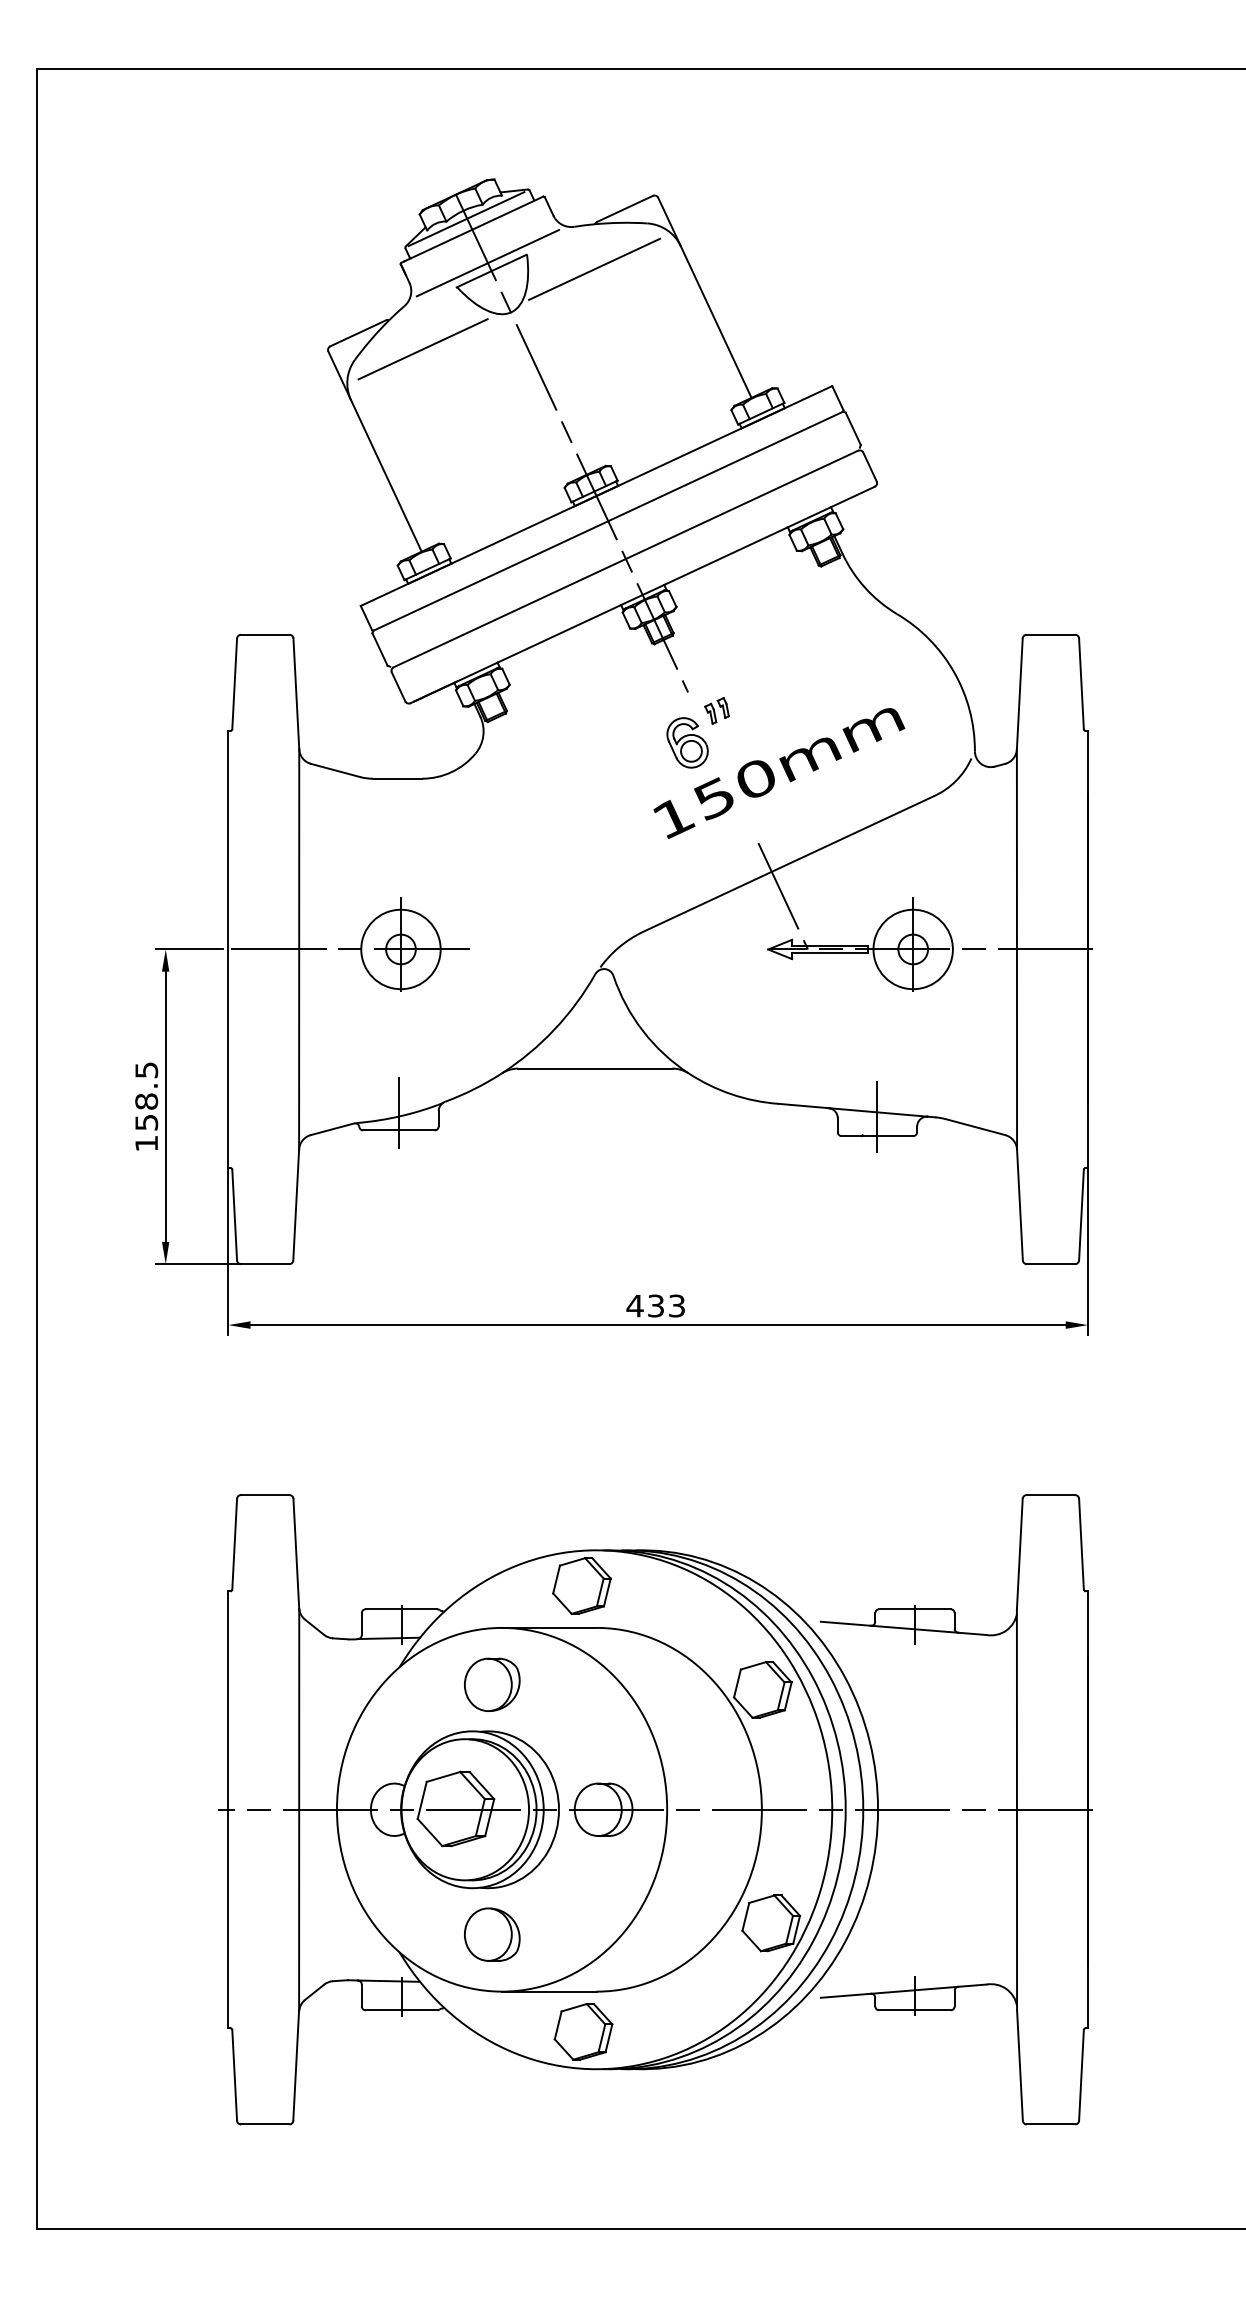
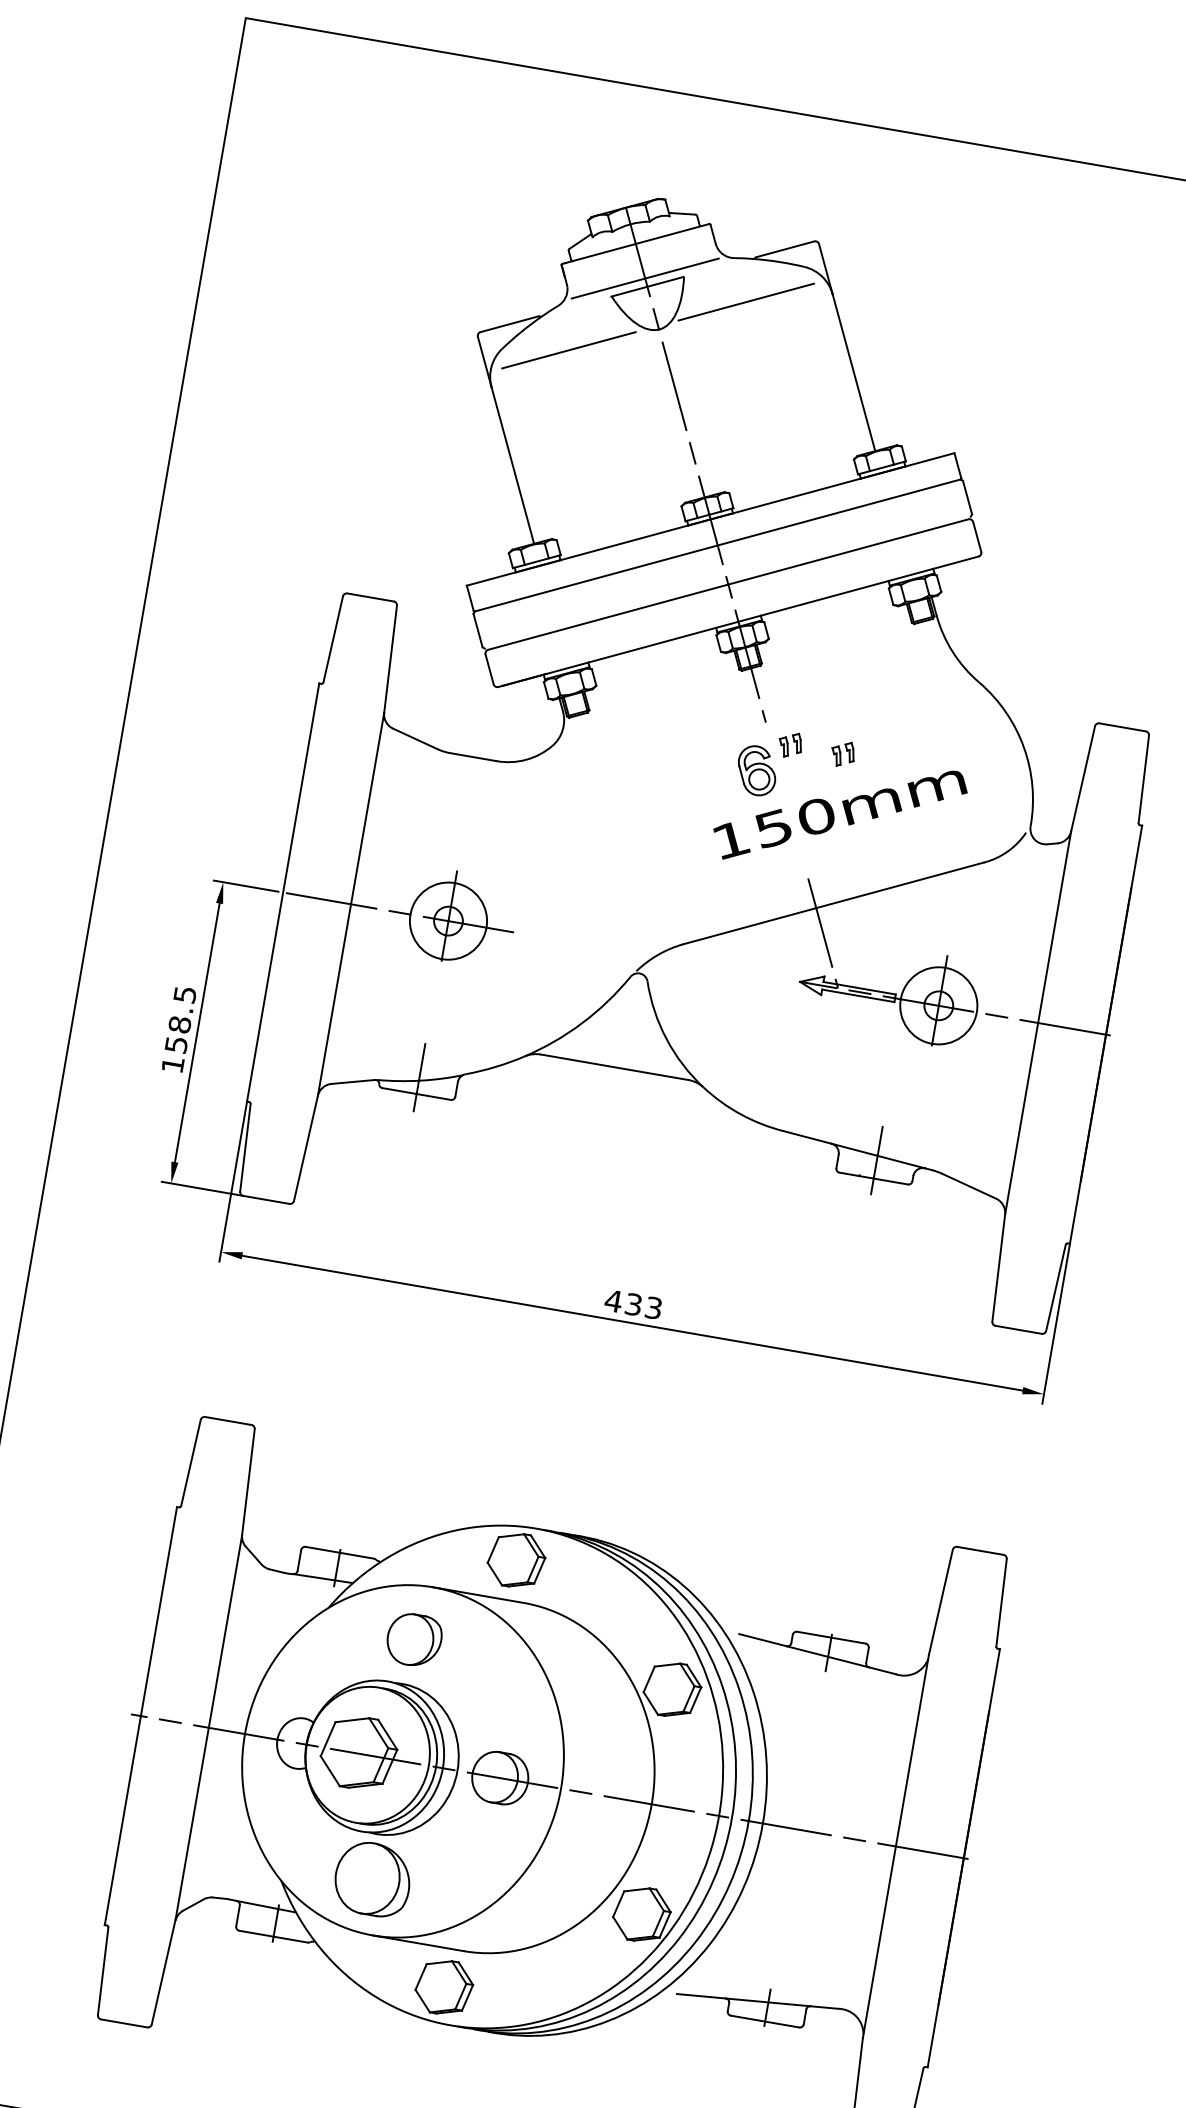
line: (466, 219) -> (631, 233), removed
part: (771, 710) -> (842, 753), added
part: (492, 1934) -> (373, 1879), size x1.4

